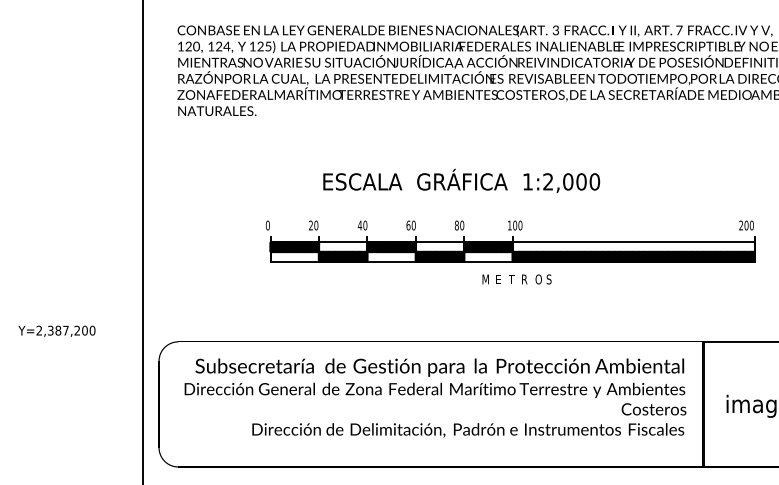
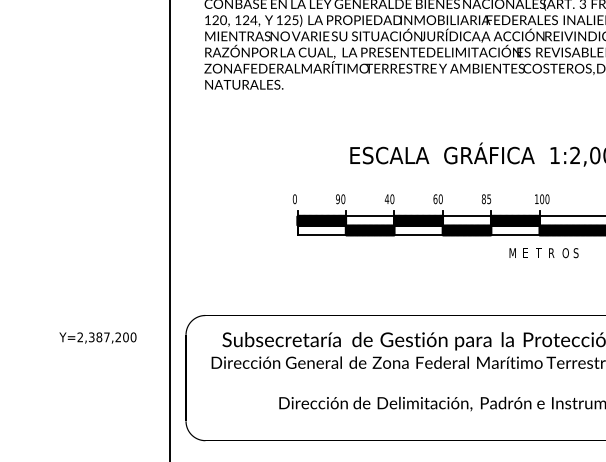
text: (310, 225) -> (337, 199), 20 -> 90
text: (462, 225) -> (489, 199), 80 -> 85
text: (56, 330) -> (97, 337), moved

